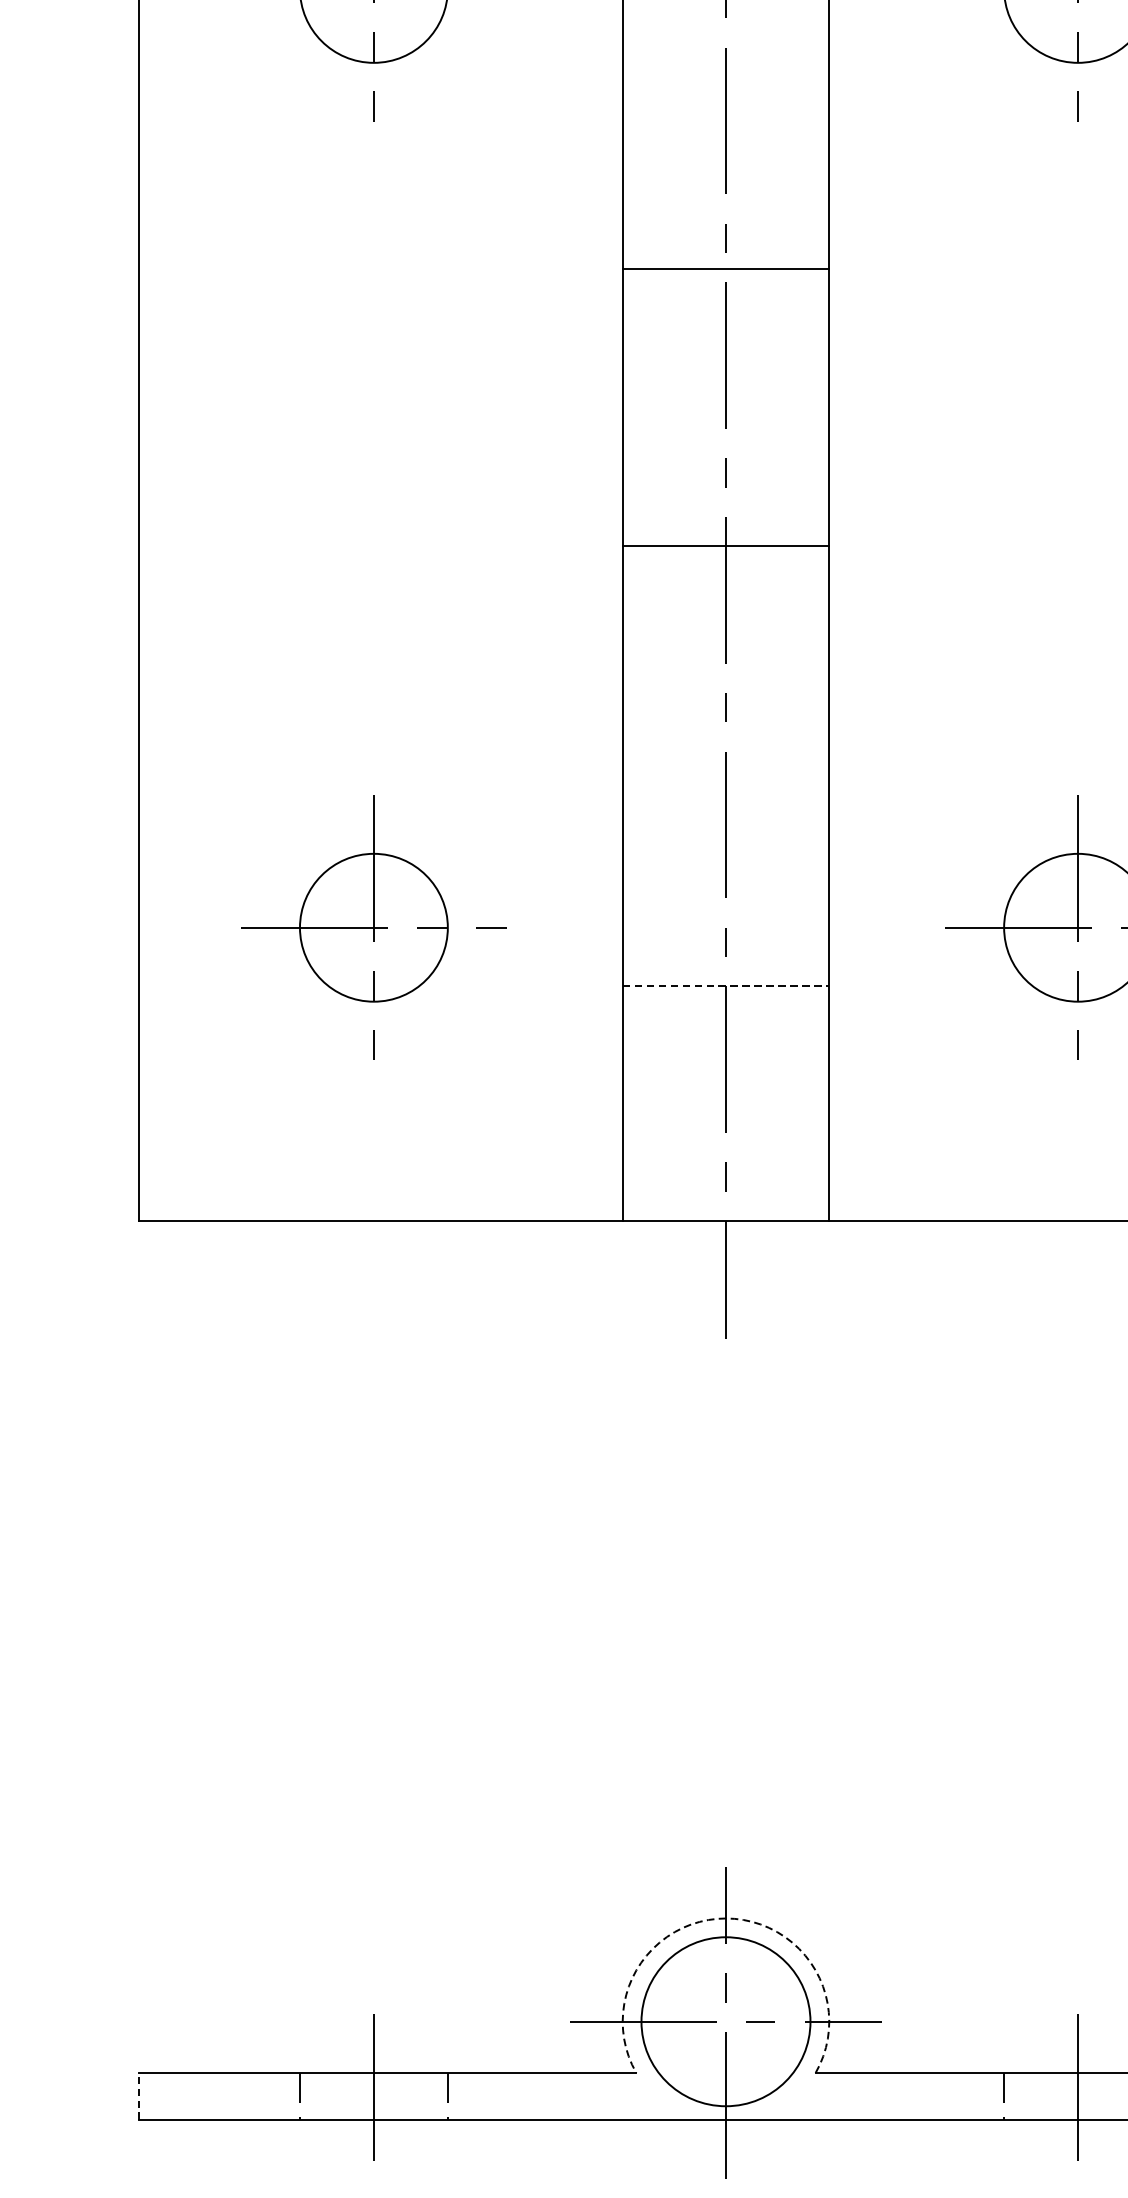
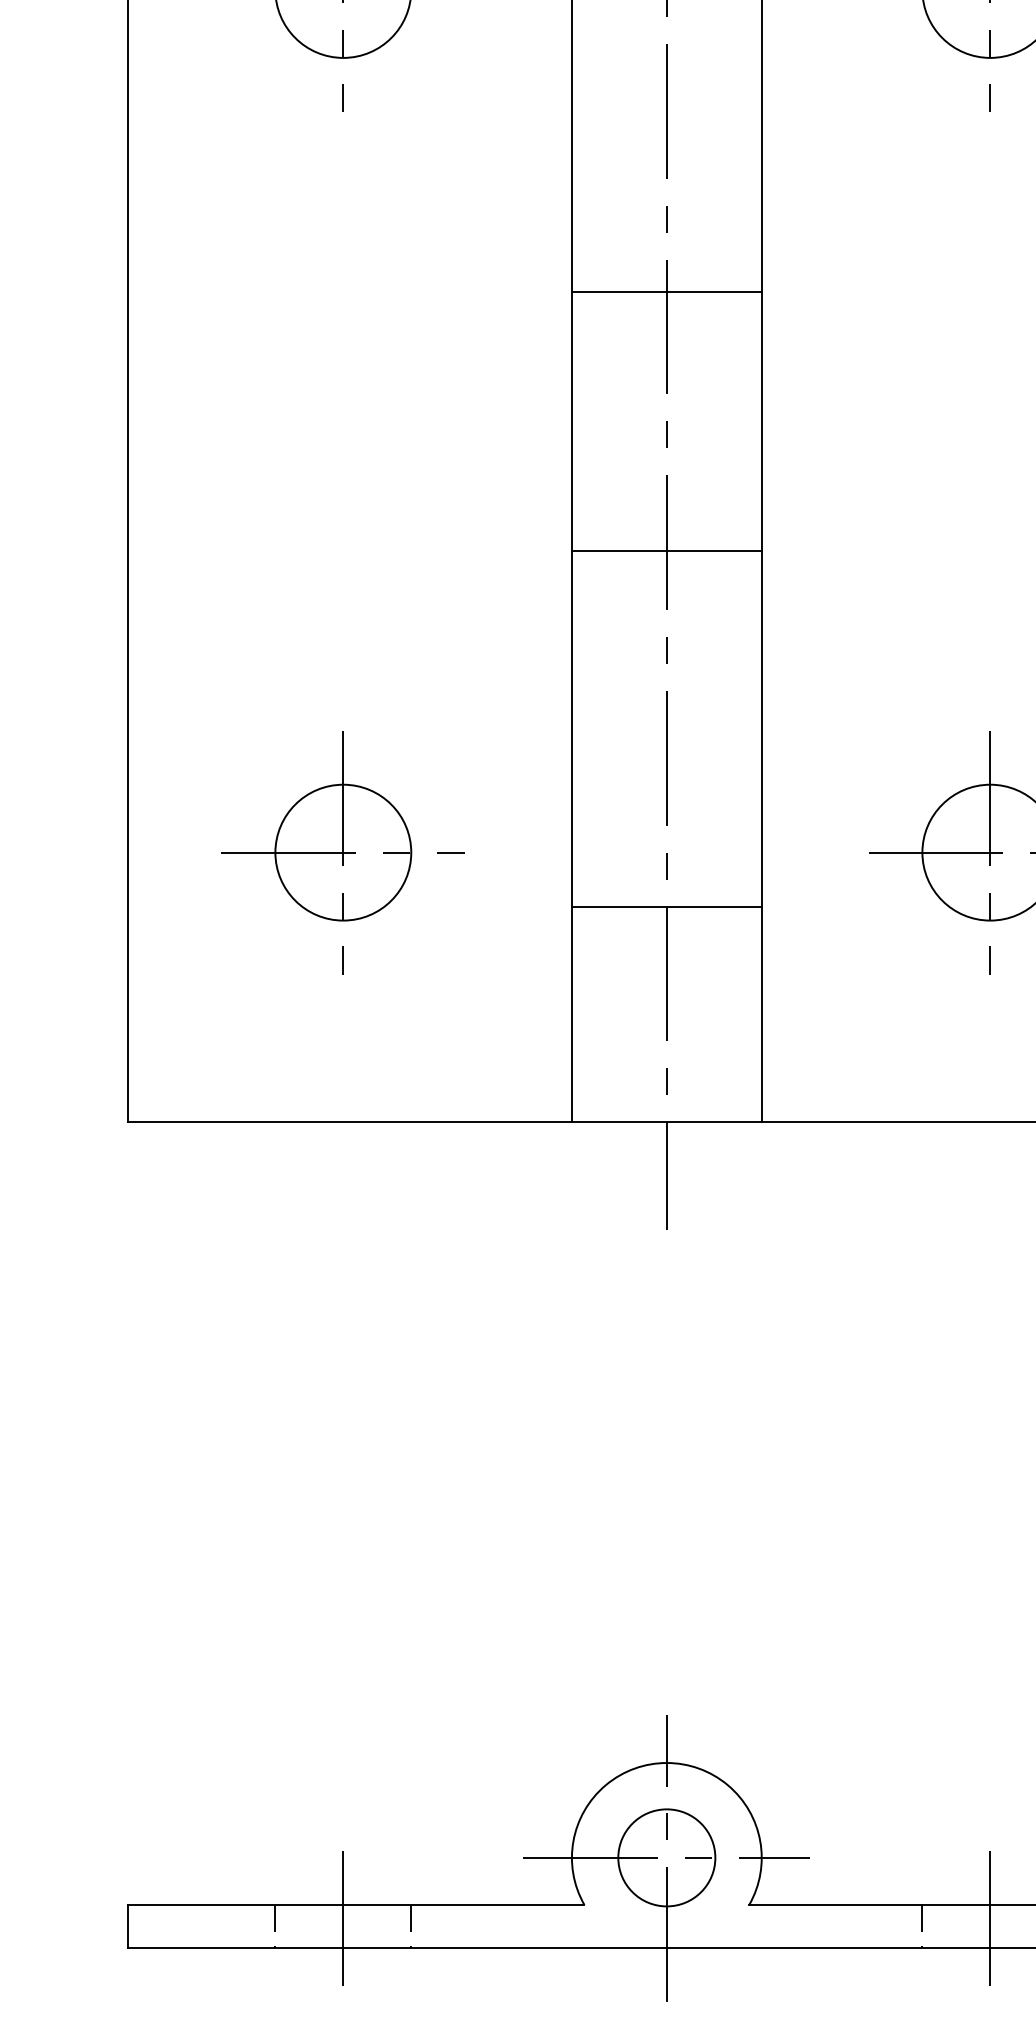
line: (725, 268) -> (666, 291), moved
line: (725, 545) -> (666, 550), moved
line: (725, 986) -> (666, 906), dashed -> solid
arc: (725, 1917) -> (666, 1762), dashed -> solid
circle: (725, 2021) -> (666, 1857), size x0.62
line: (139, 2096) -> (127, 1926), dashed -> solid

